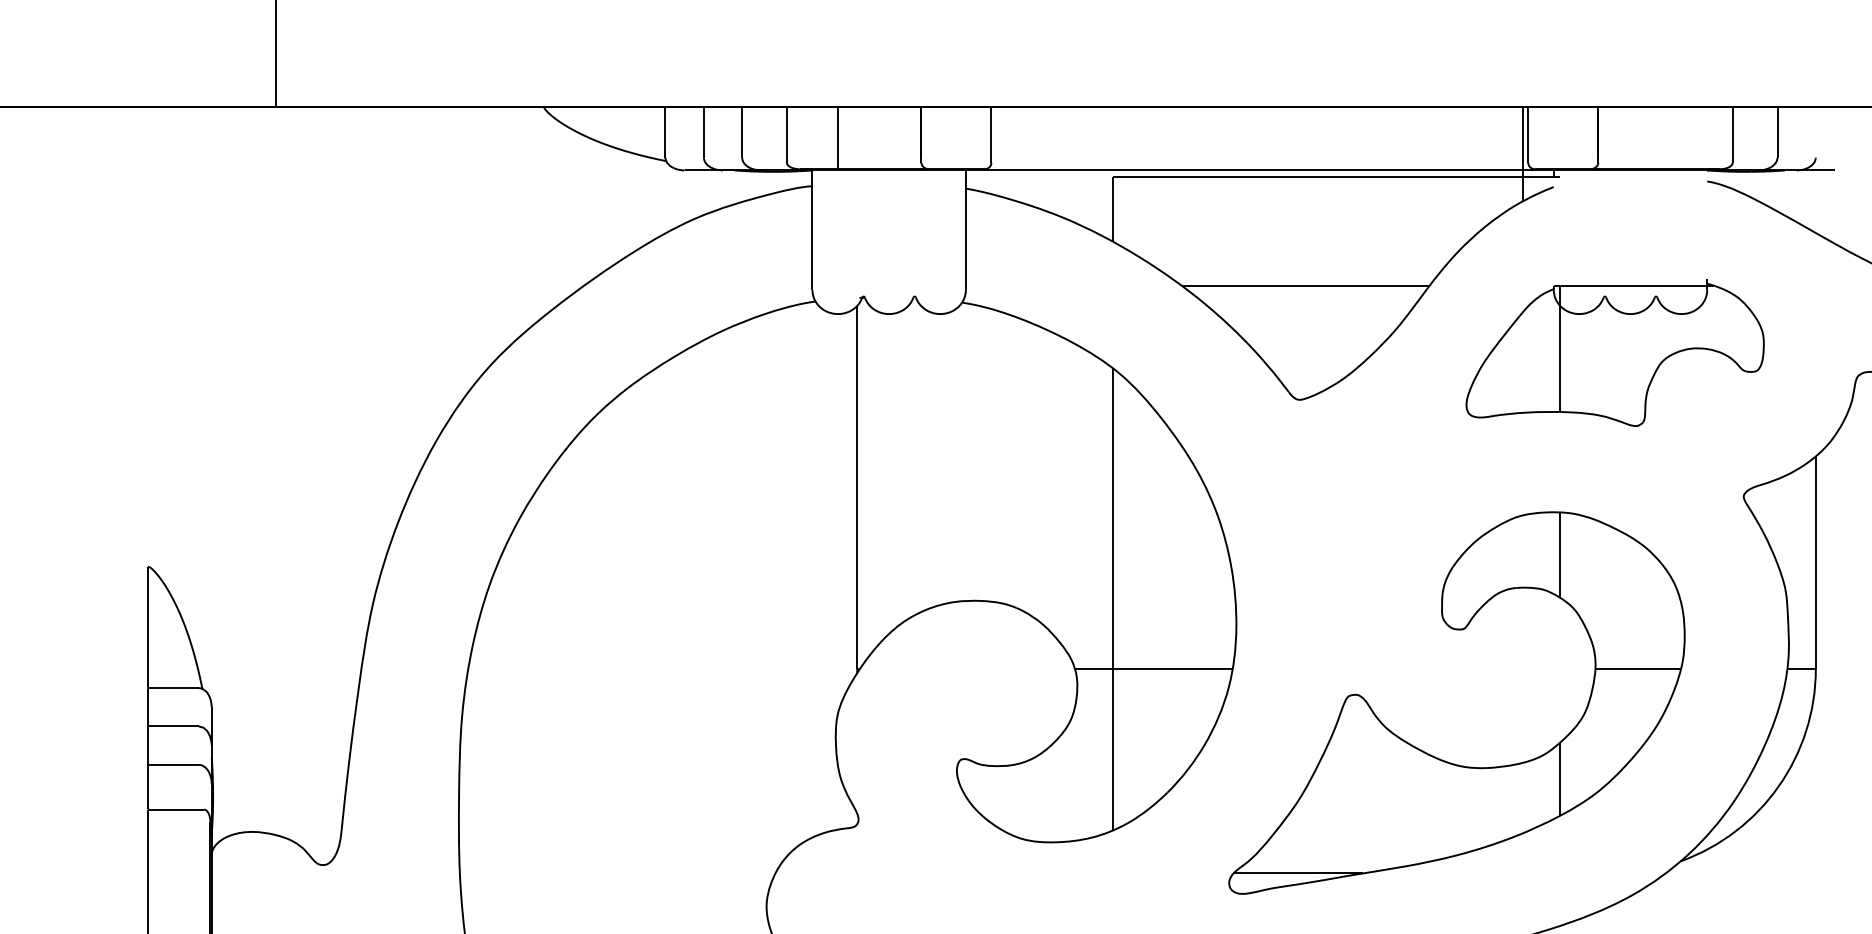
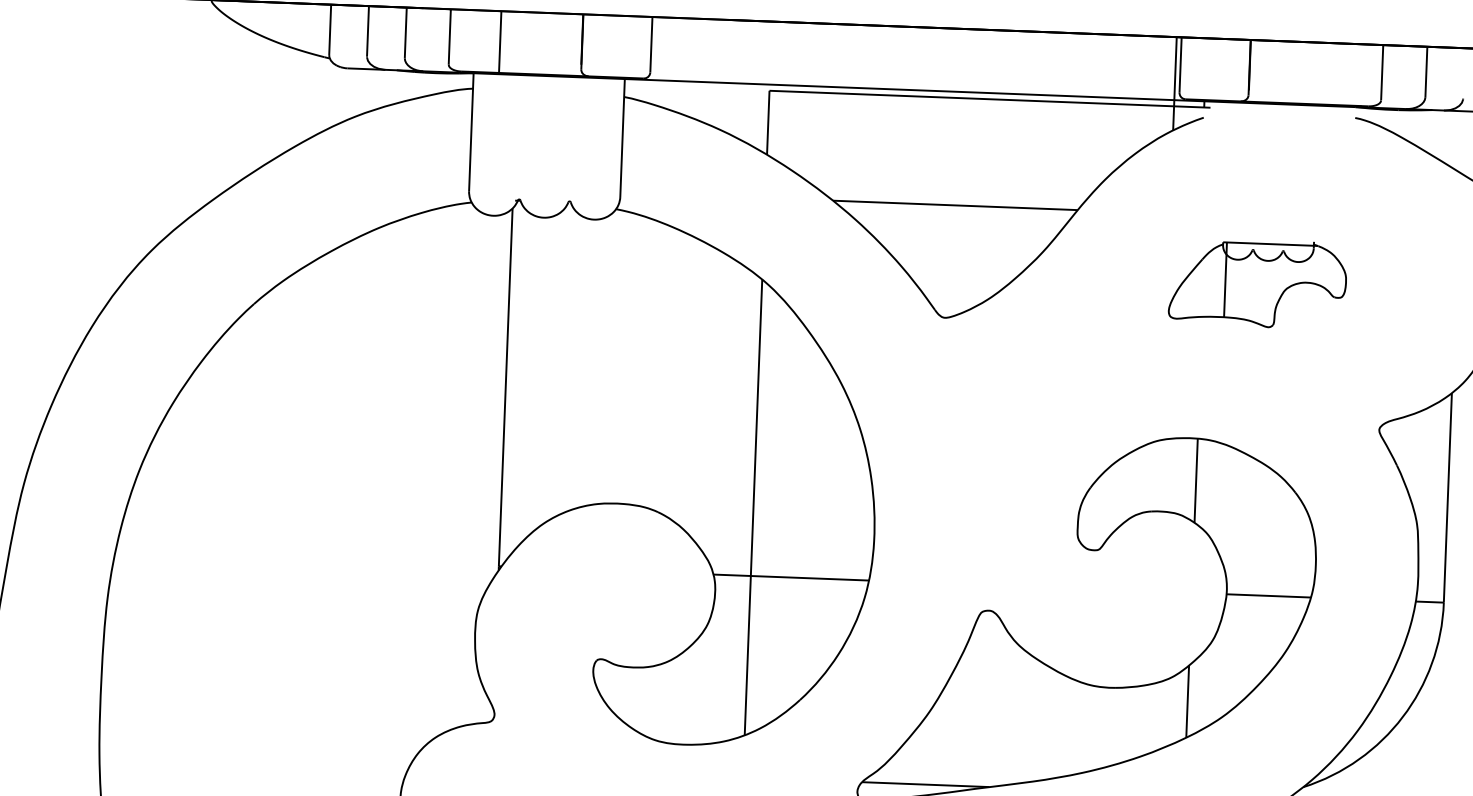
part: (1614, 352) -> (1257, 283), size x0.6

